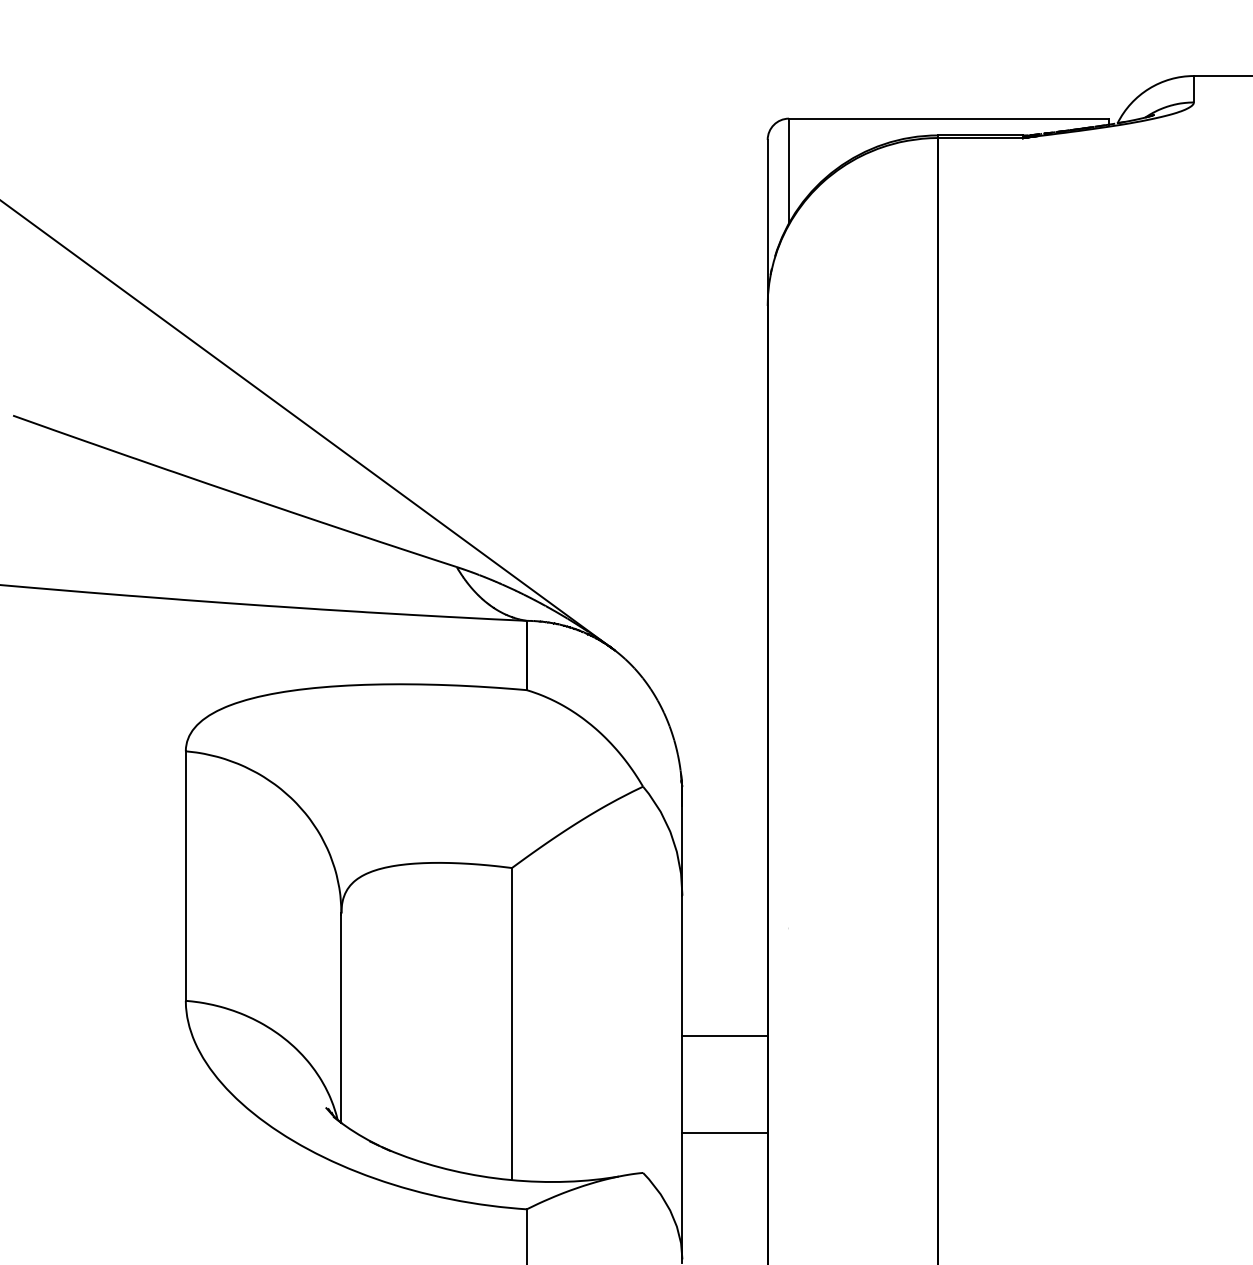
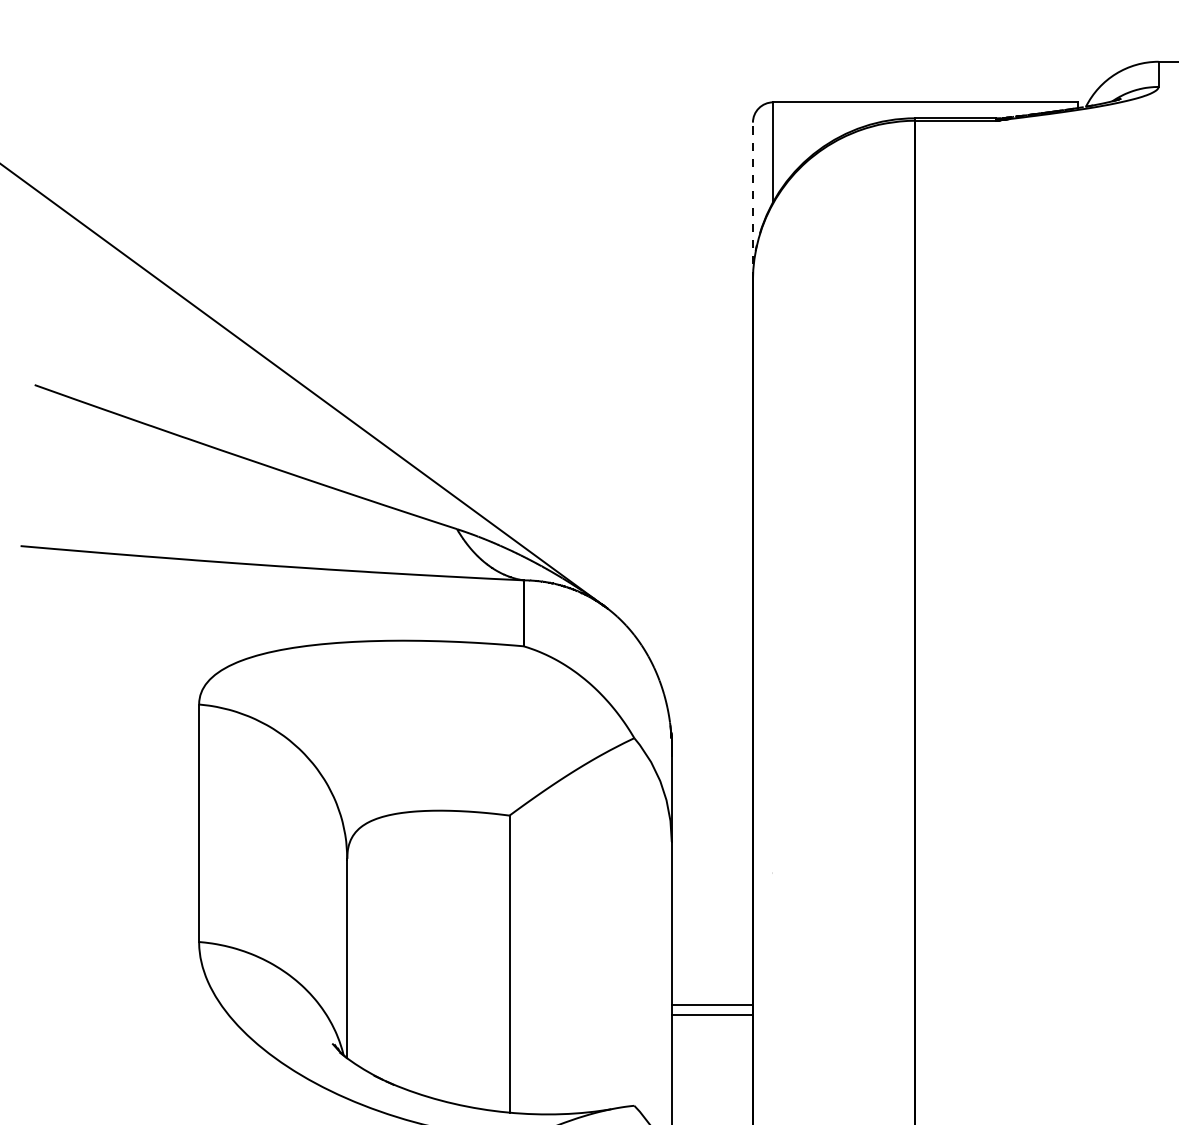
line: (767, 222) -> (752, 201), solid -> dashed
line: (724, 1035) -> (711, 1014), moved
line: (724, 1132) -> (711, 1004), moved

